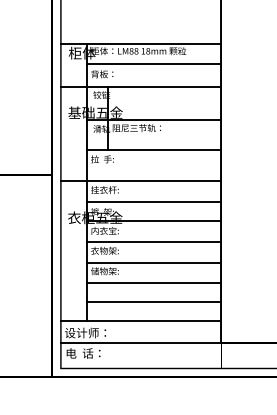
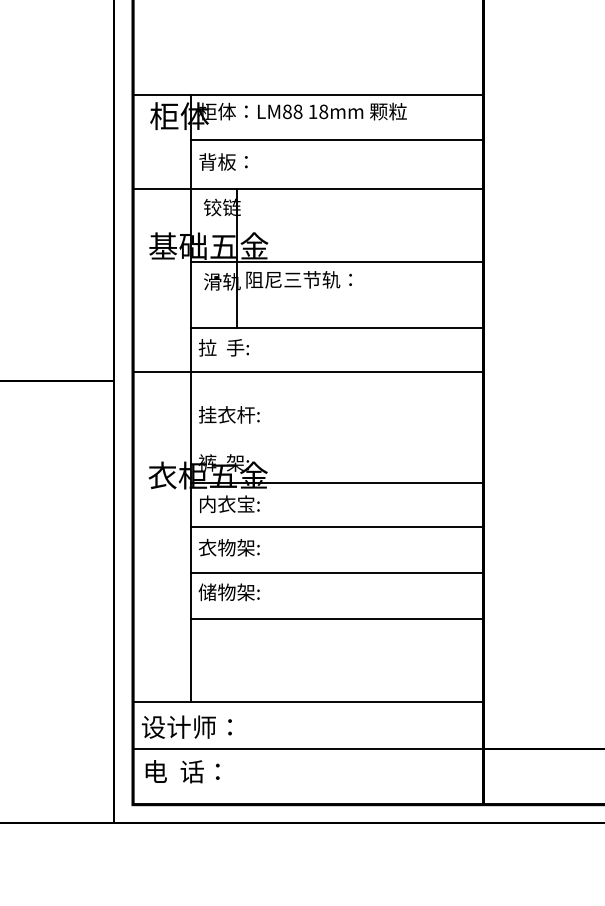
line: (140, 181) -> (306, 372), moved
line: (154, 201) -> (337, 439), removed
line: (154, 302) -> (337, 660), removed

